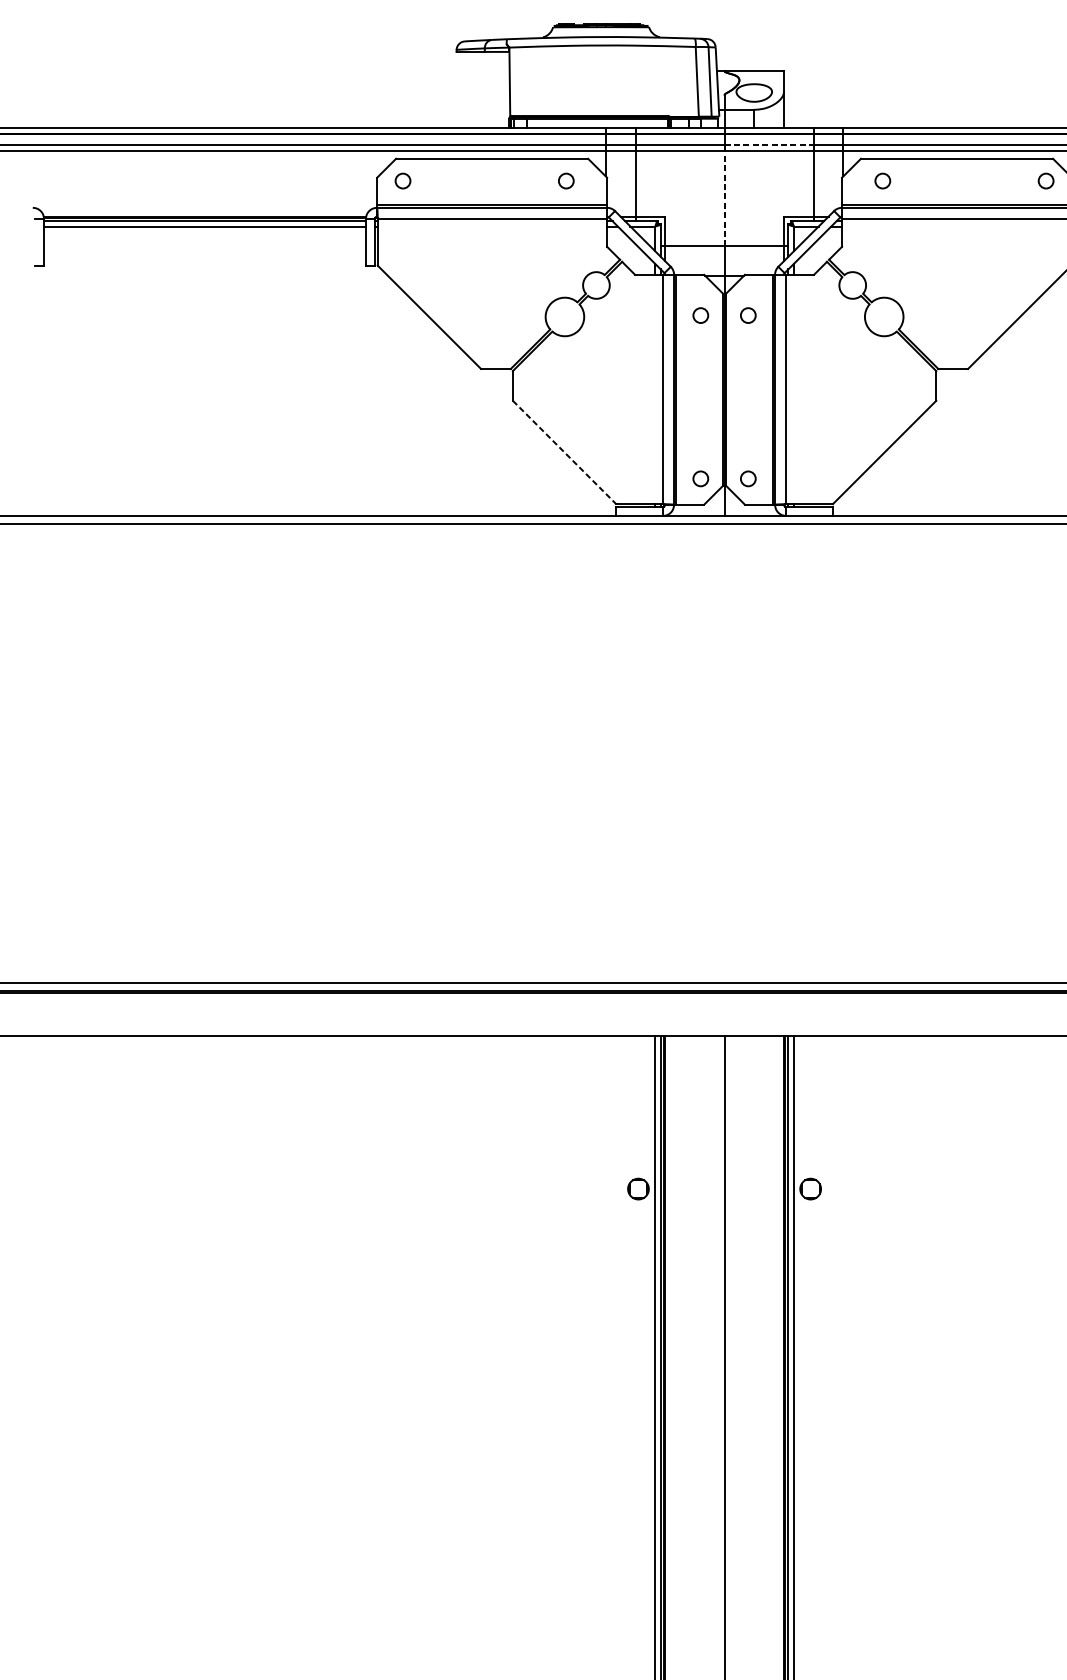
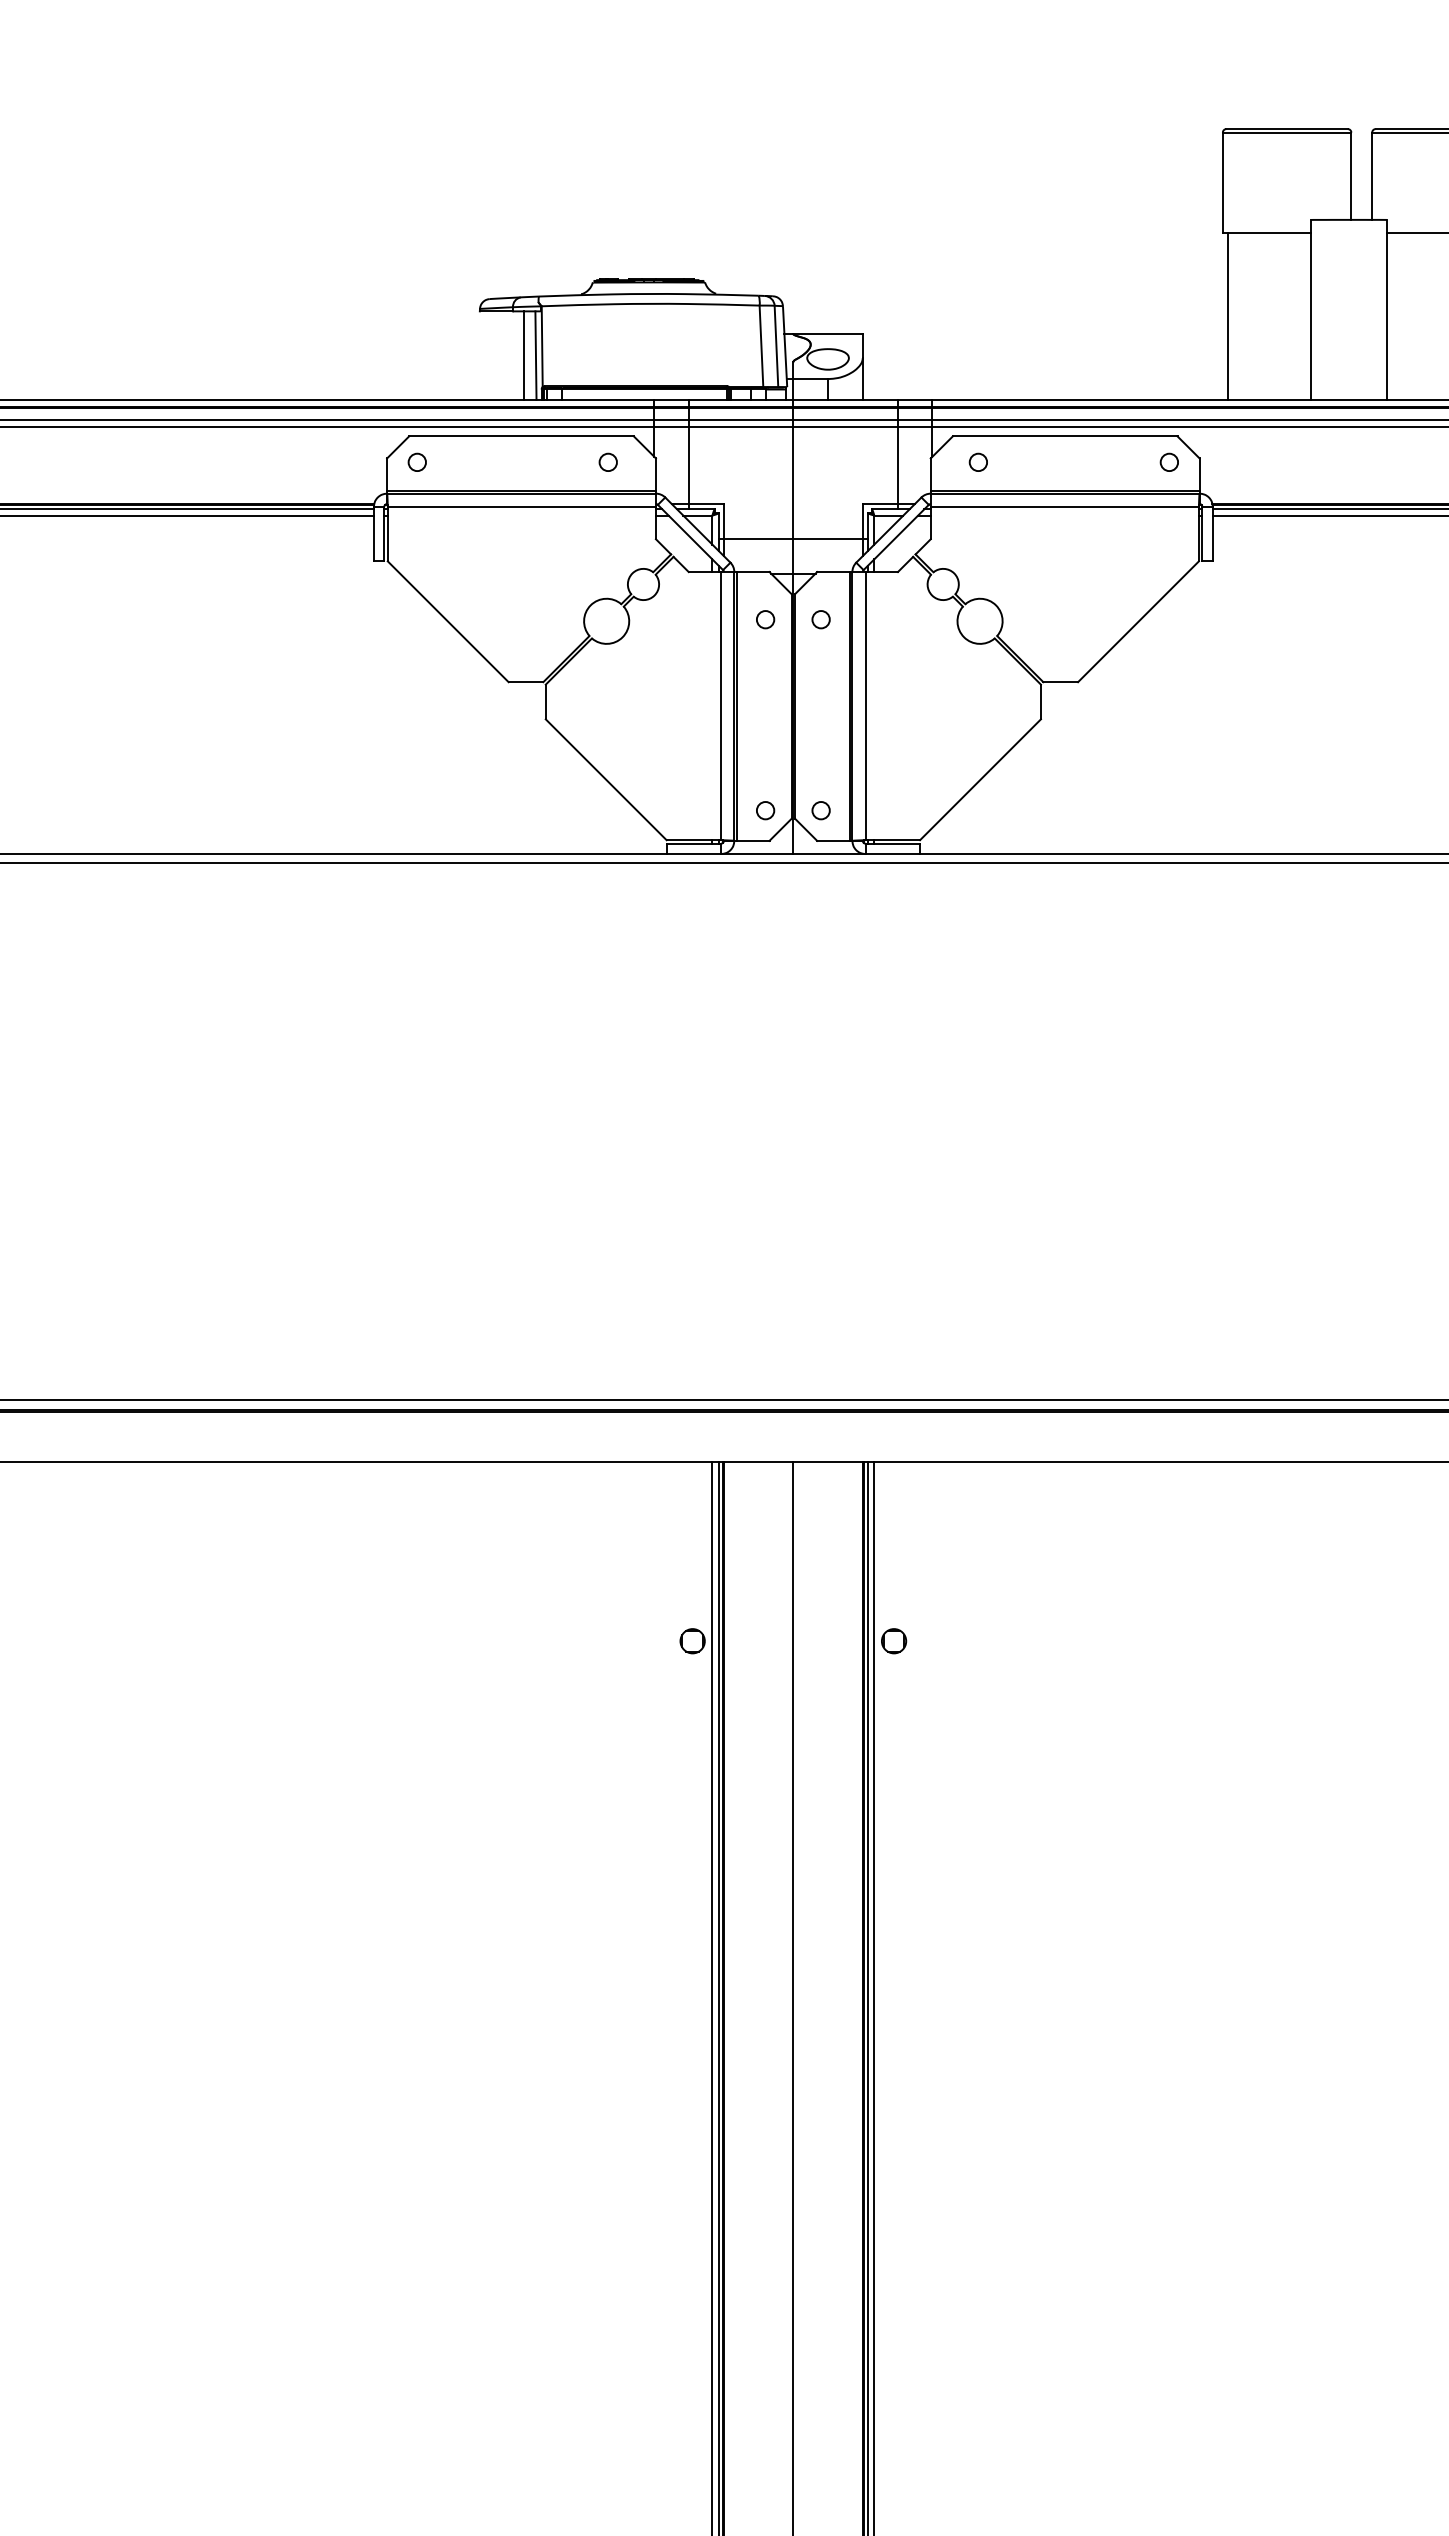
line: (493, 89) -> (523, 355), added
line: (504, 89) -> (535, 355), added
line: (769, 144) -> (845, 419), dashed -> solid
line: (724, 198) -> (793, 482), dashed -> solid
line: (564, 453) -> (606, 780), dashed -> solid

